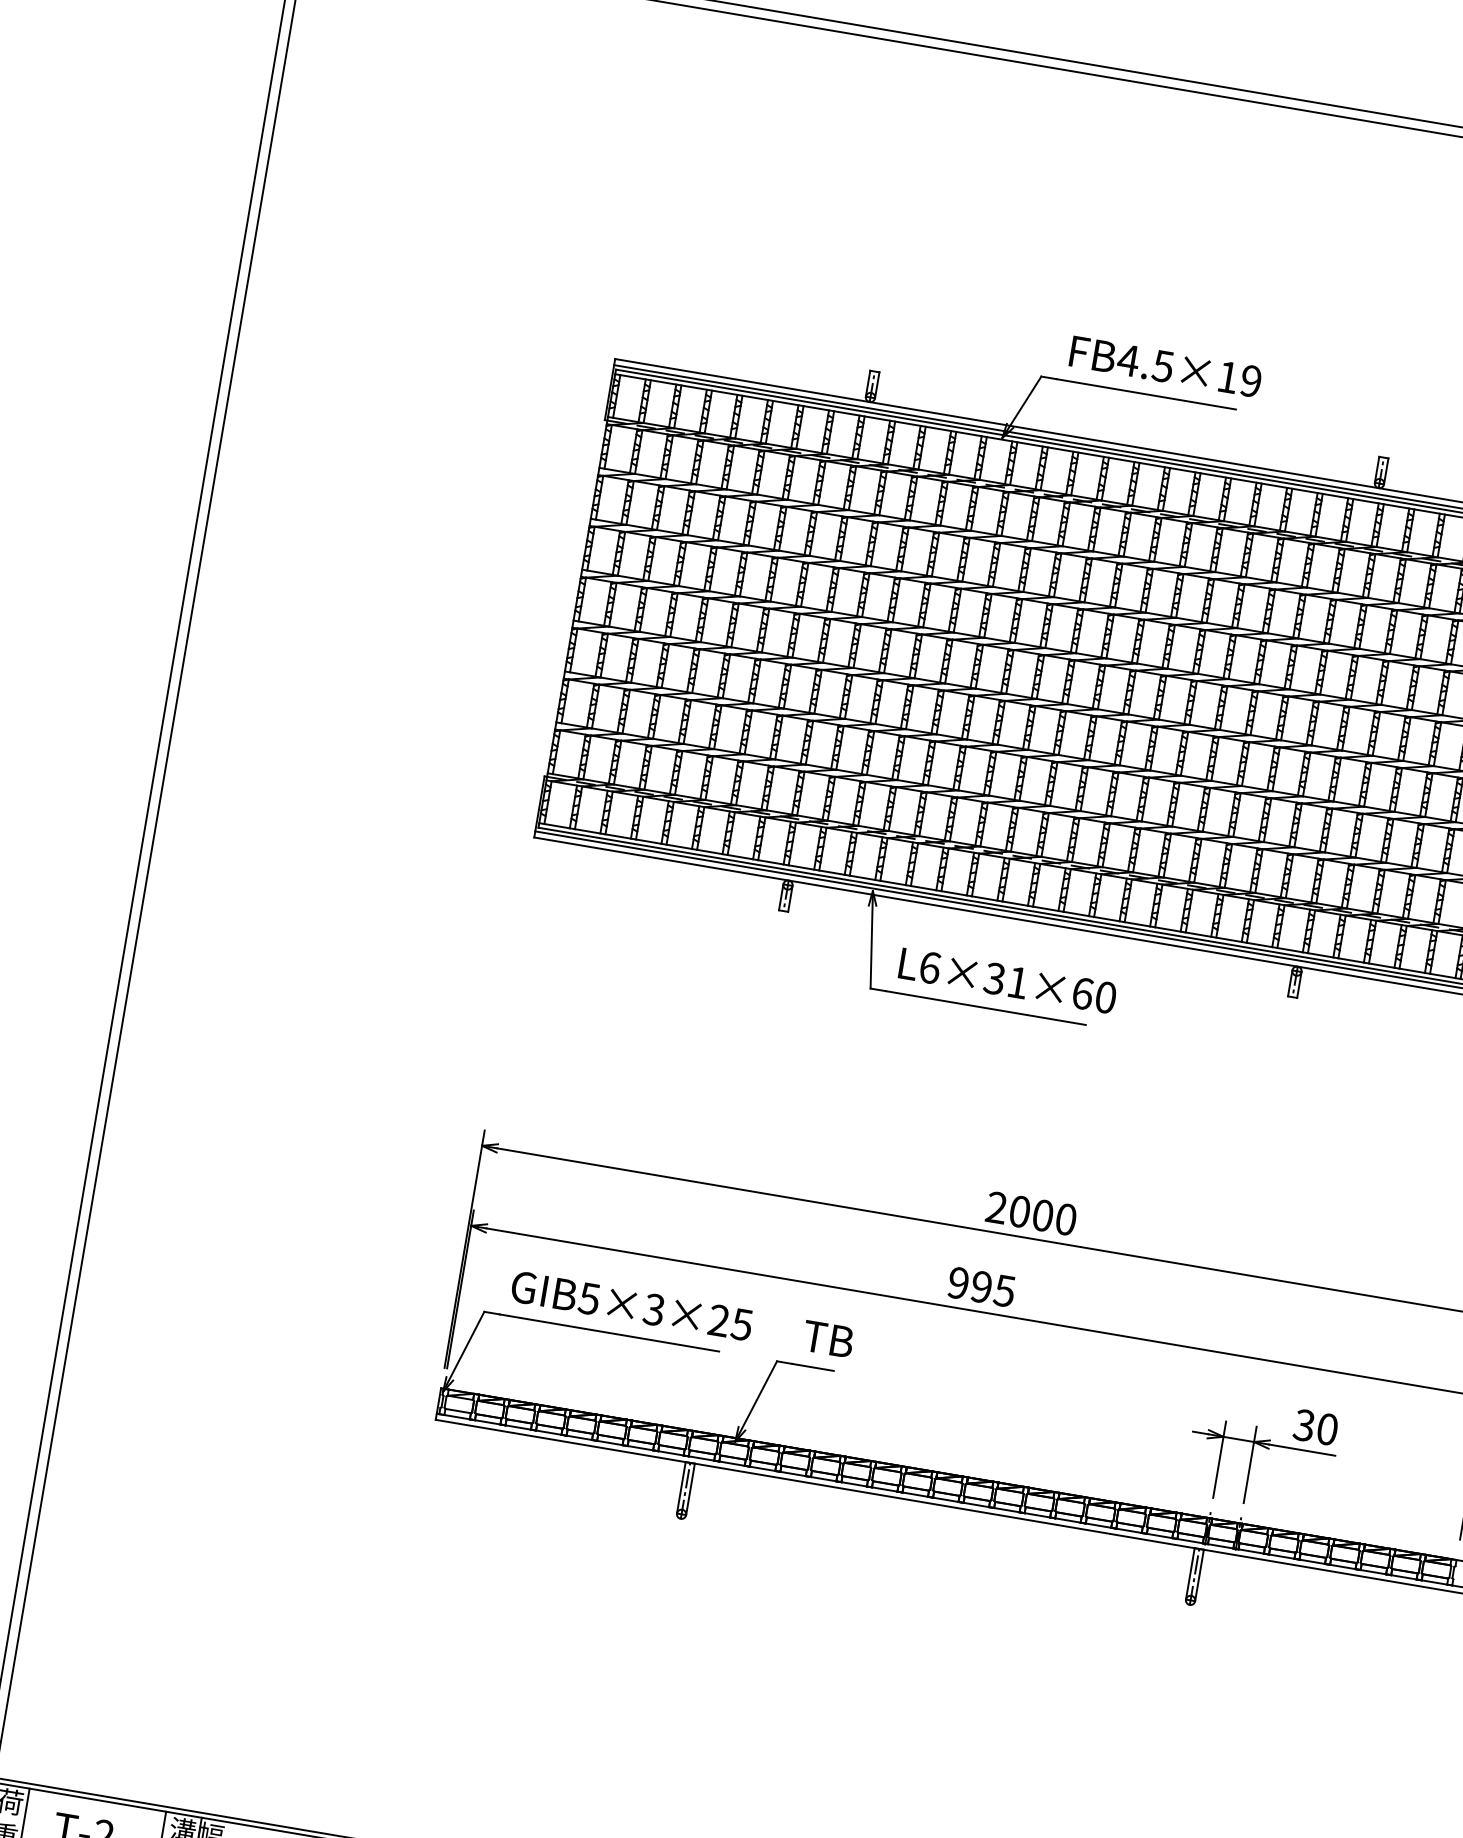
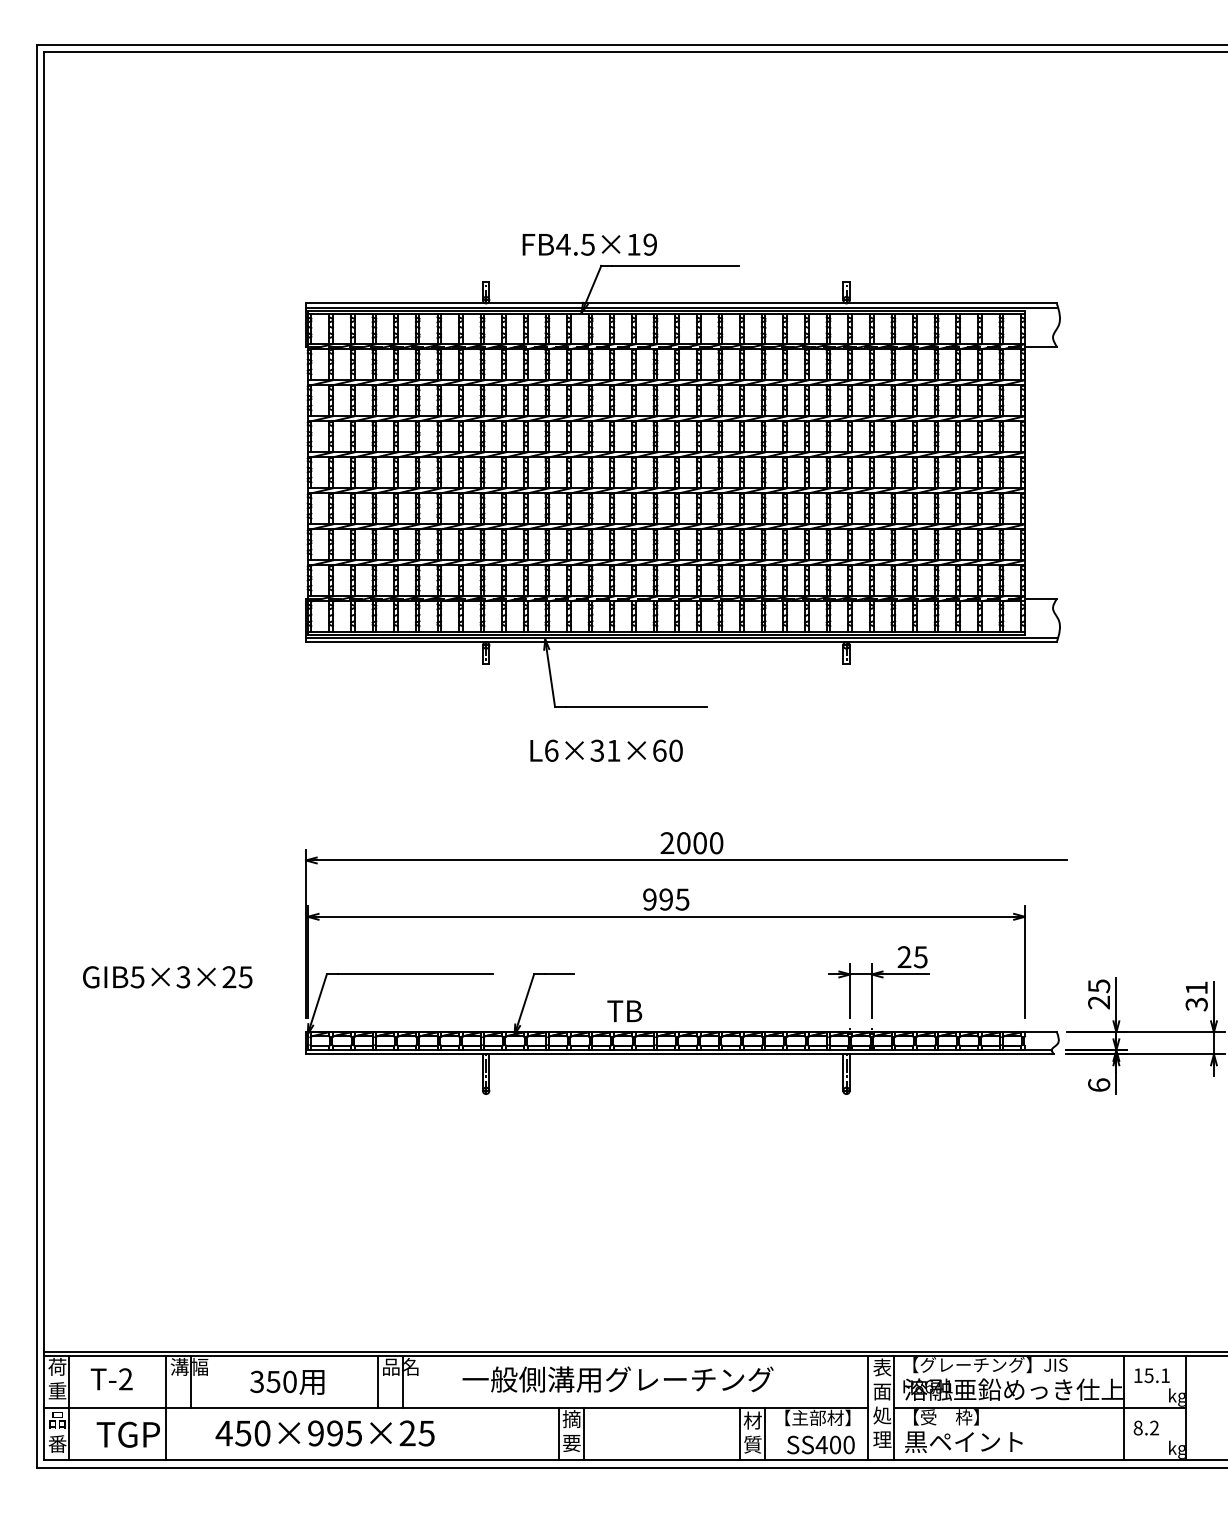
text: (1165, 366) -> (589, 244), moved
text: (1007, 980) -> (606, 750), moved
text: (631, 1306) -> (167, 977), moved
text: (827, 1339) -> (624, 1011), moved
text: (1315, 1427) -> (912, 957), 30 -> 25

